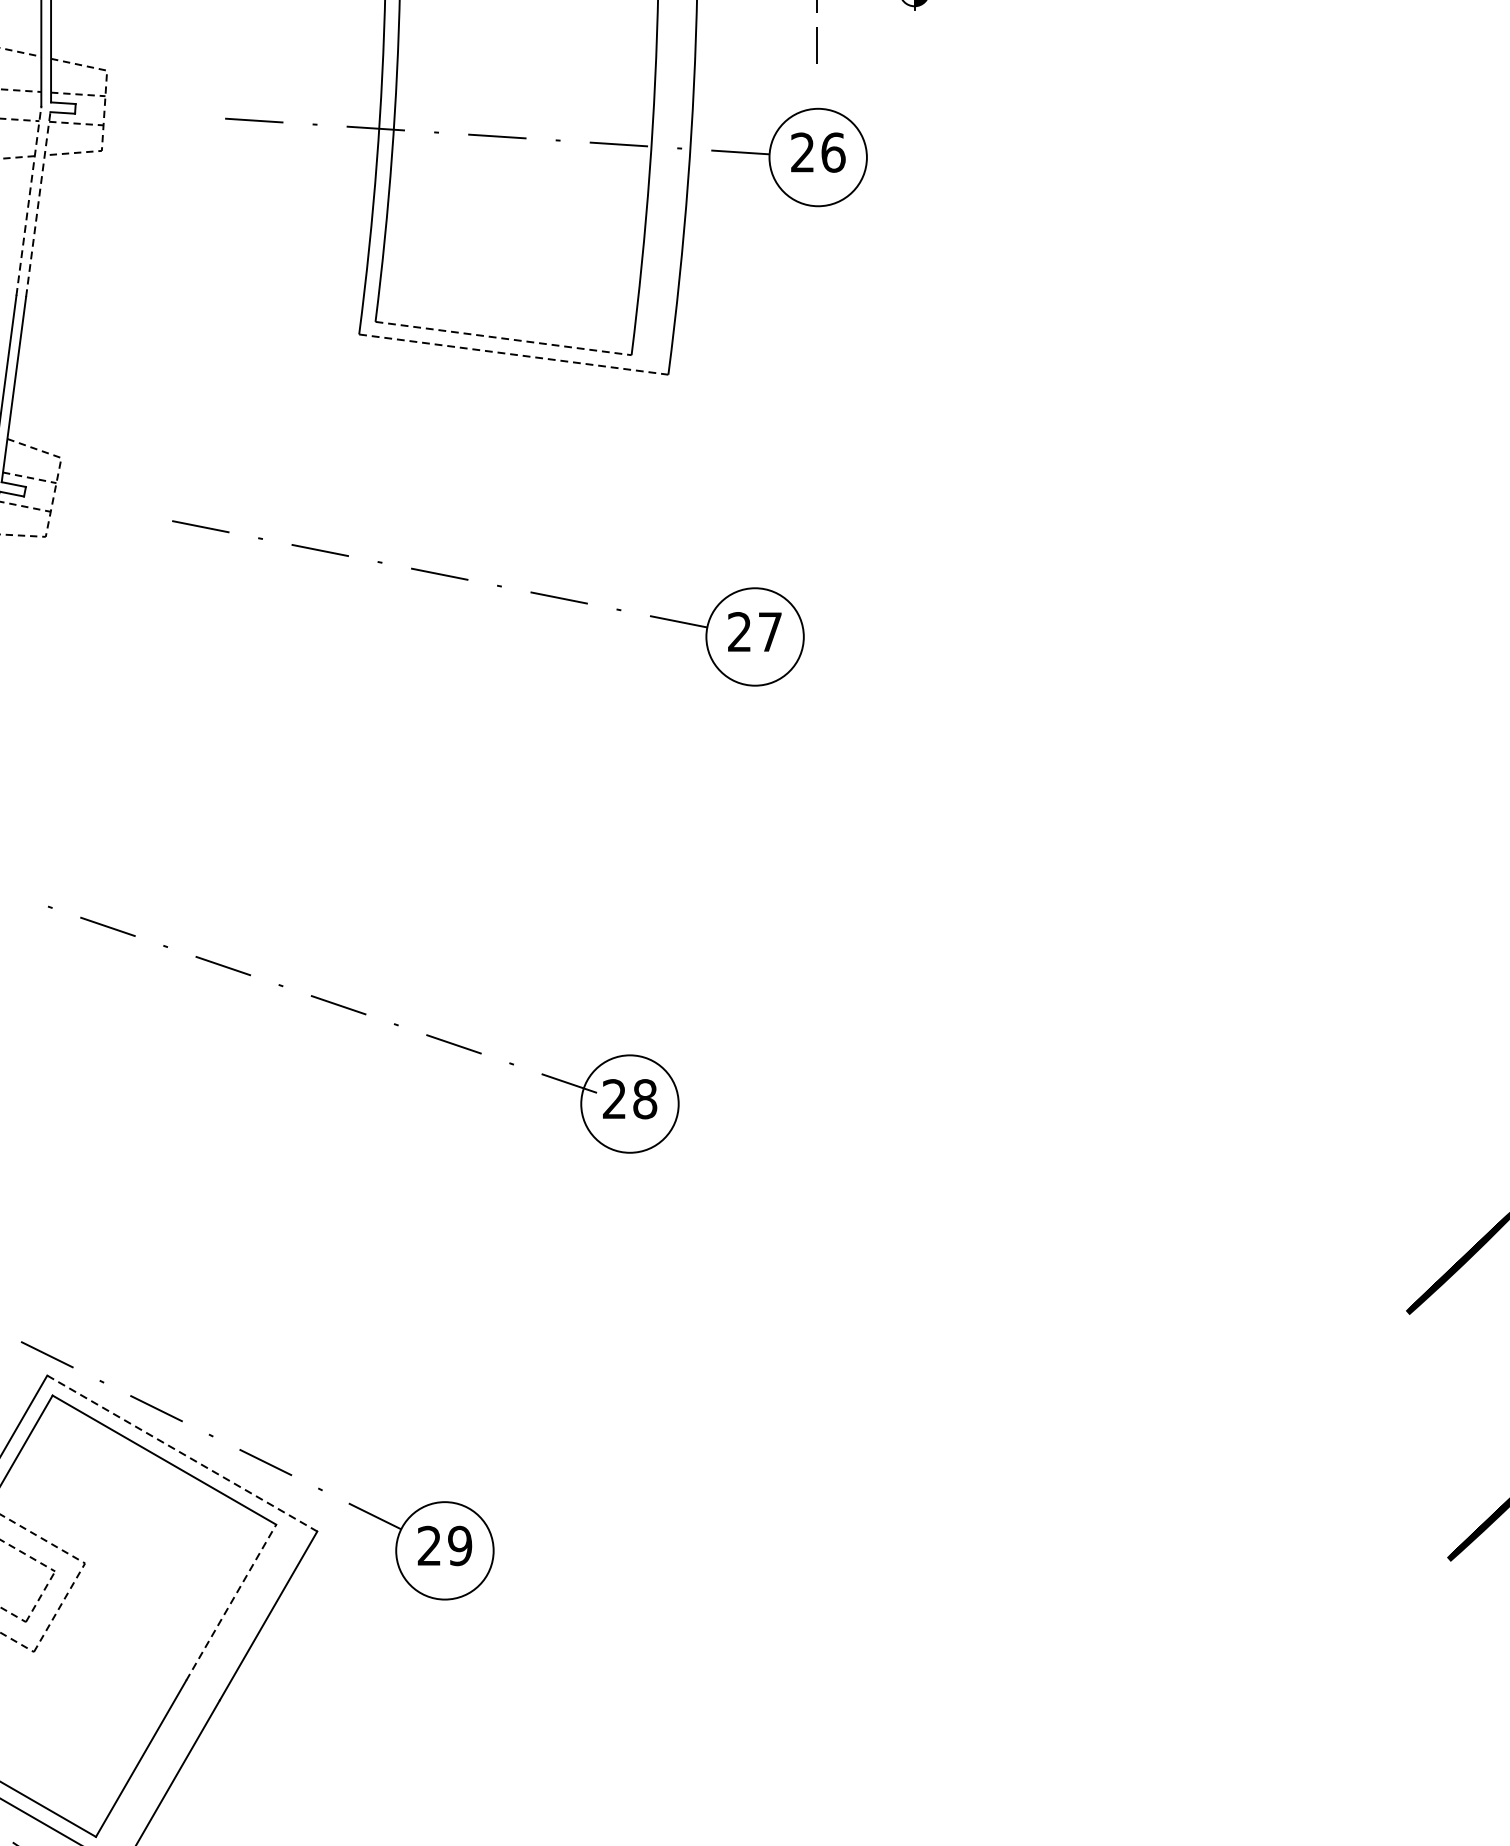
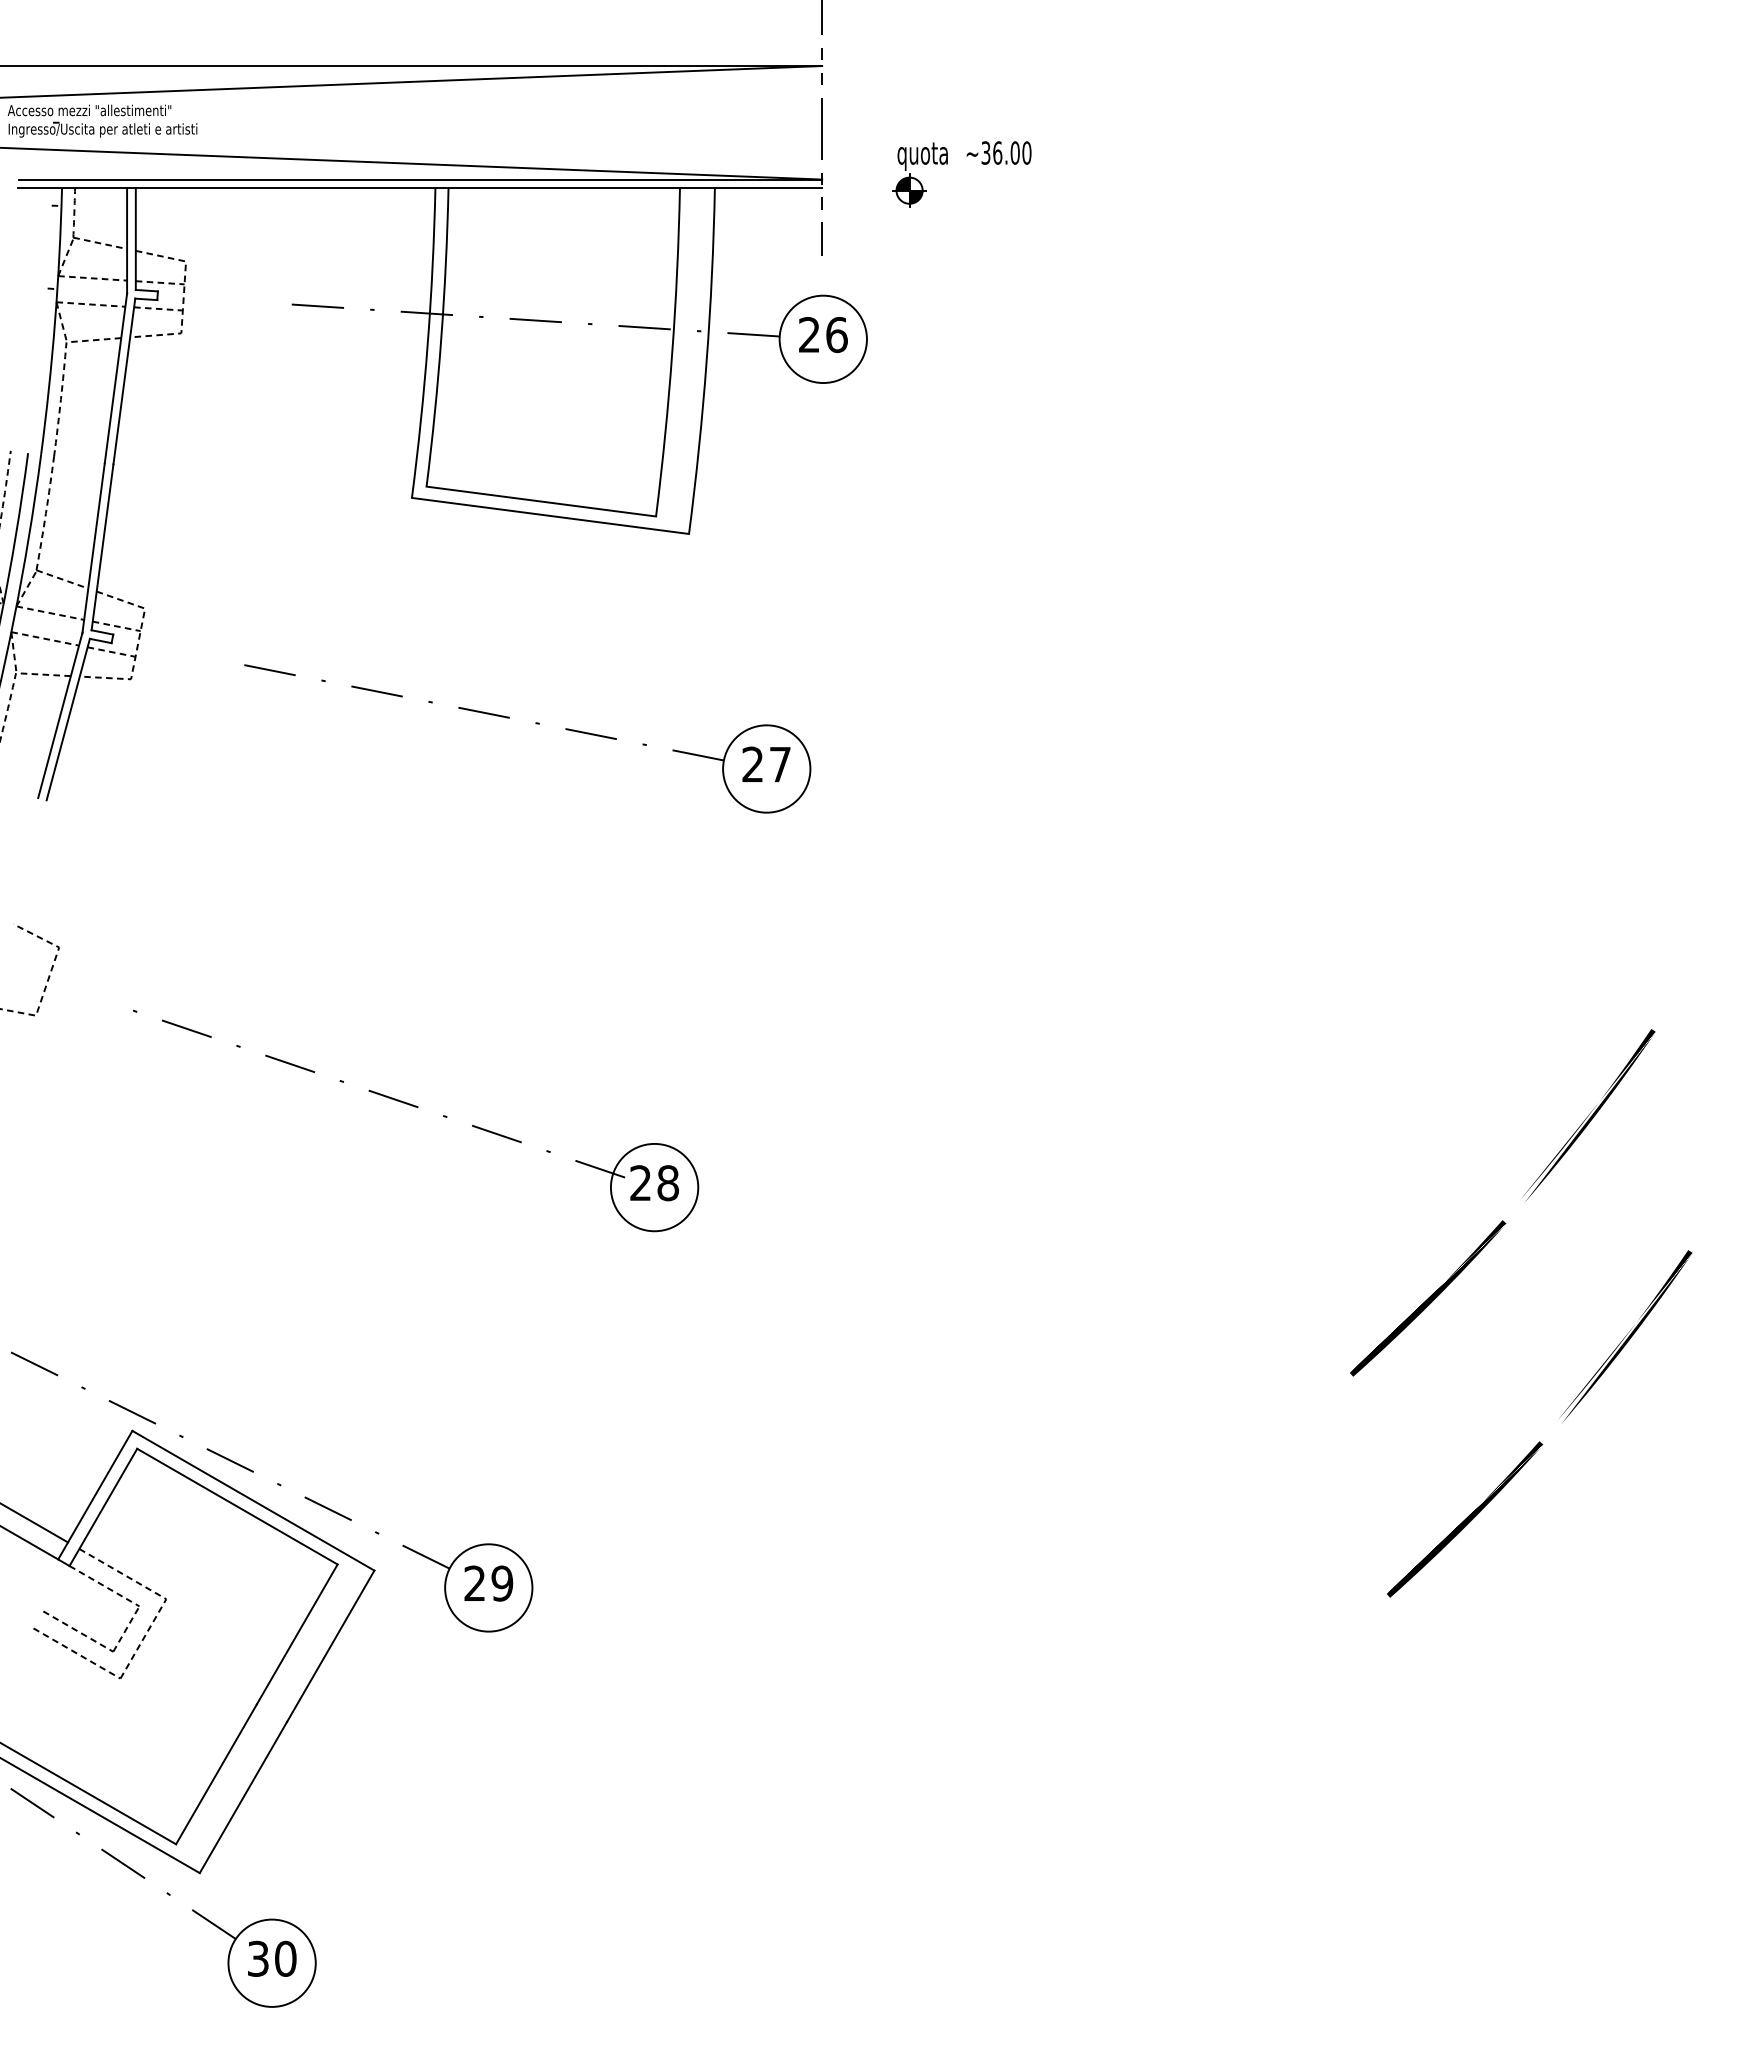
line: (28, 201) -> (115, 378), dashed -> solid
line: (38, 204) -> (124, 381), dashed -> solid
line: (503, 338) -> (541, 501), dashed -> solid
line: (513, 354) -> (550, 515), dashed -> solid
line: (182, 1453) -> (253, 1500), dashed -> solid
line: (231, 1602) -> (297, 1634), dashed -> solid

